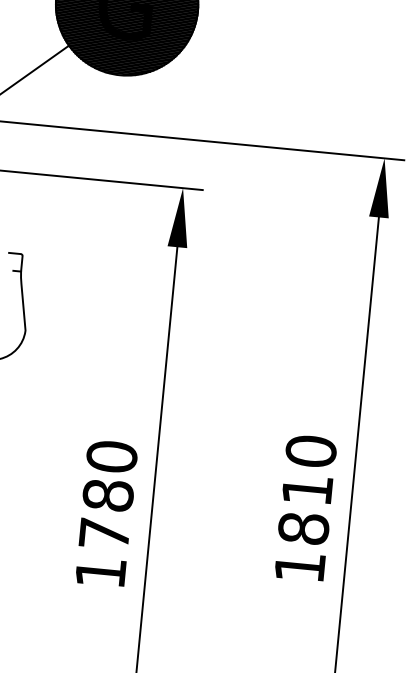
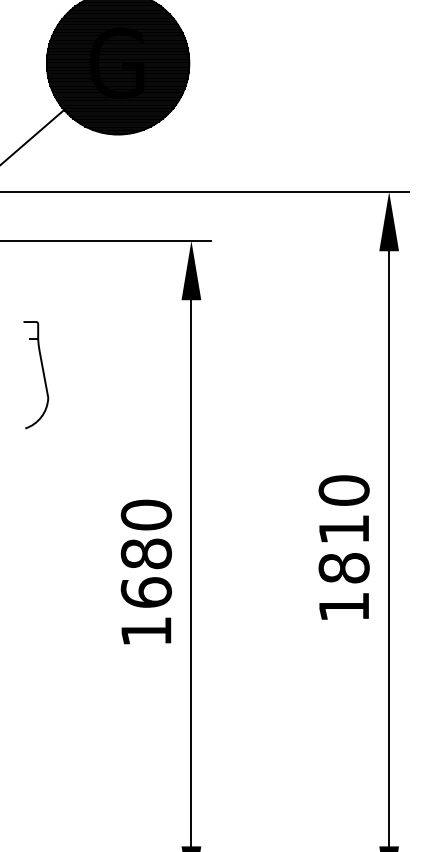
text: (103, 533) -> (145, 592), 1780 -> 1680

